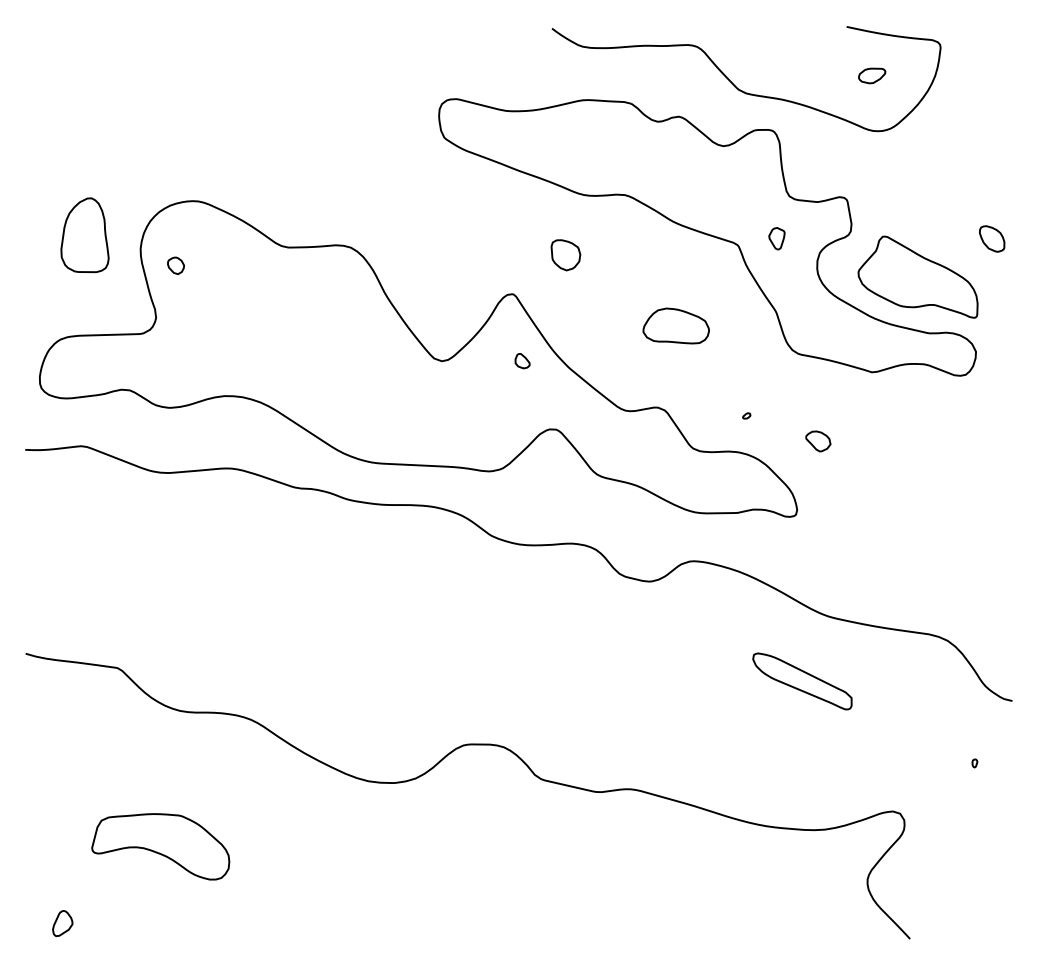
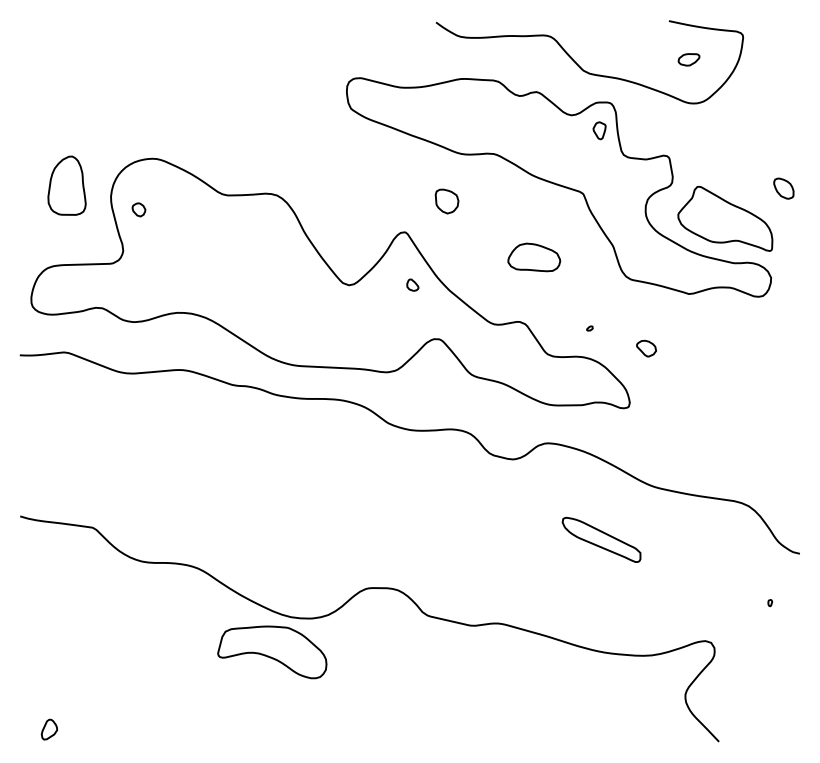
part: (776, 238) -> (599, 130), moved
part: (802, 681) -> (601, 539), moved
part: (160, 846) -> (272, 652), moved

